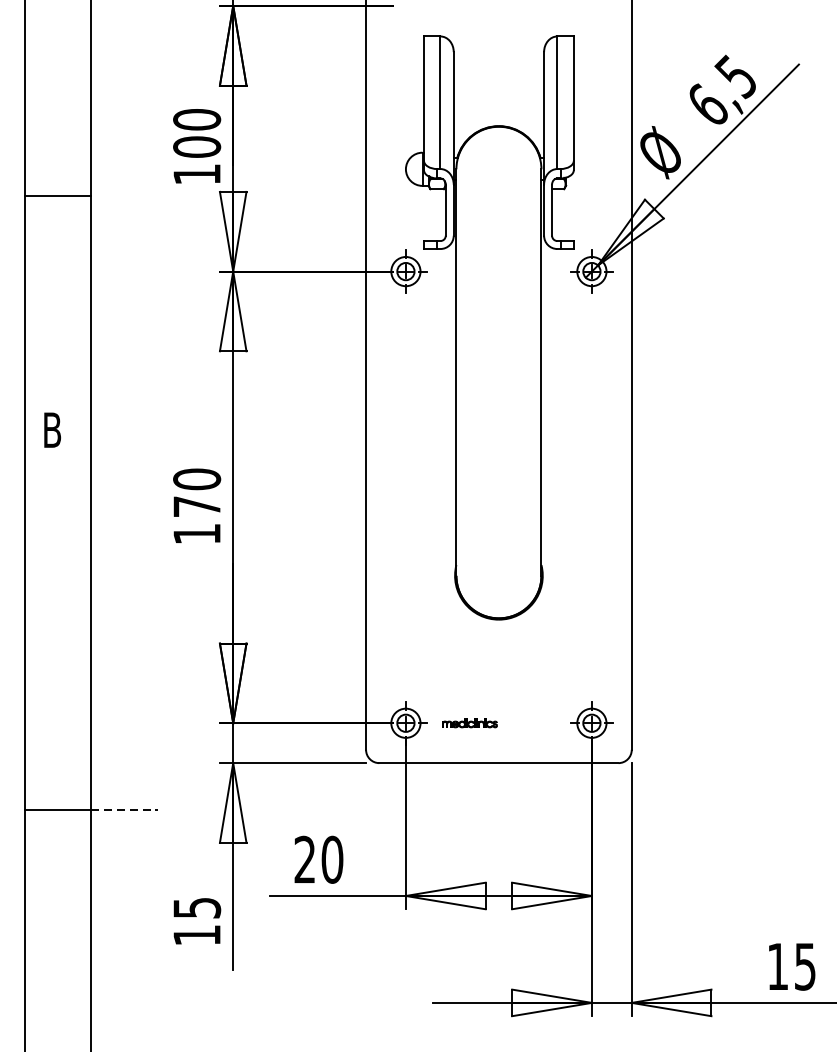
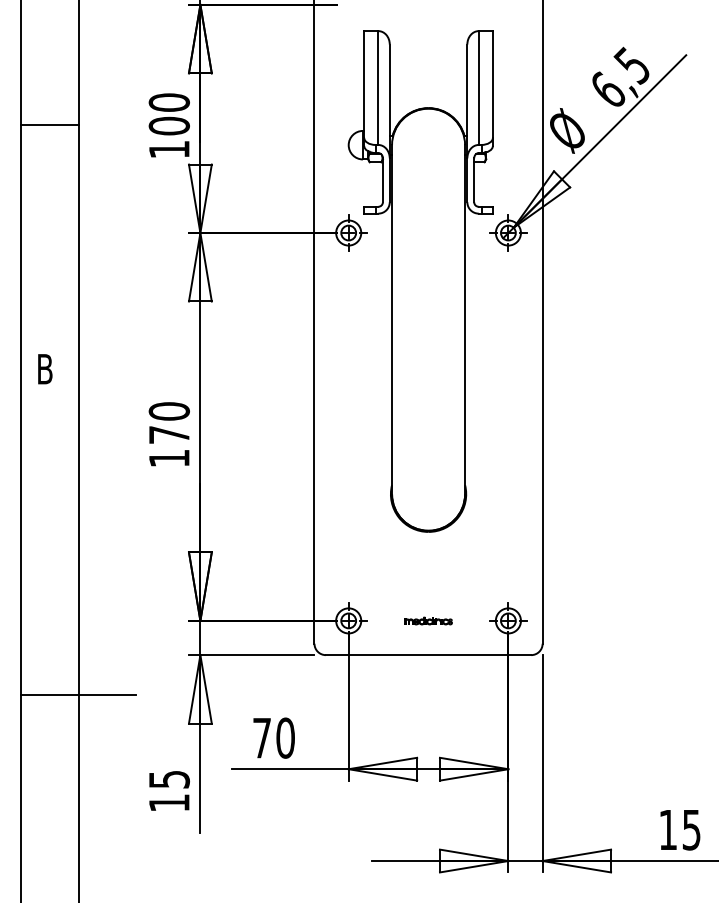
line: (57, 195) -> (49, 124), moved
part: (469, 722) -> (428, 620), moved
line: (125, 810) -> (107, 695), dashed -> solid
text: (304, 859) -> (261, 737), 20 -> 70

